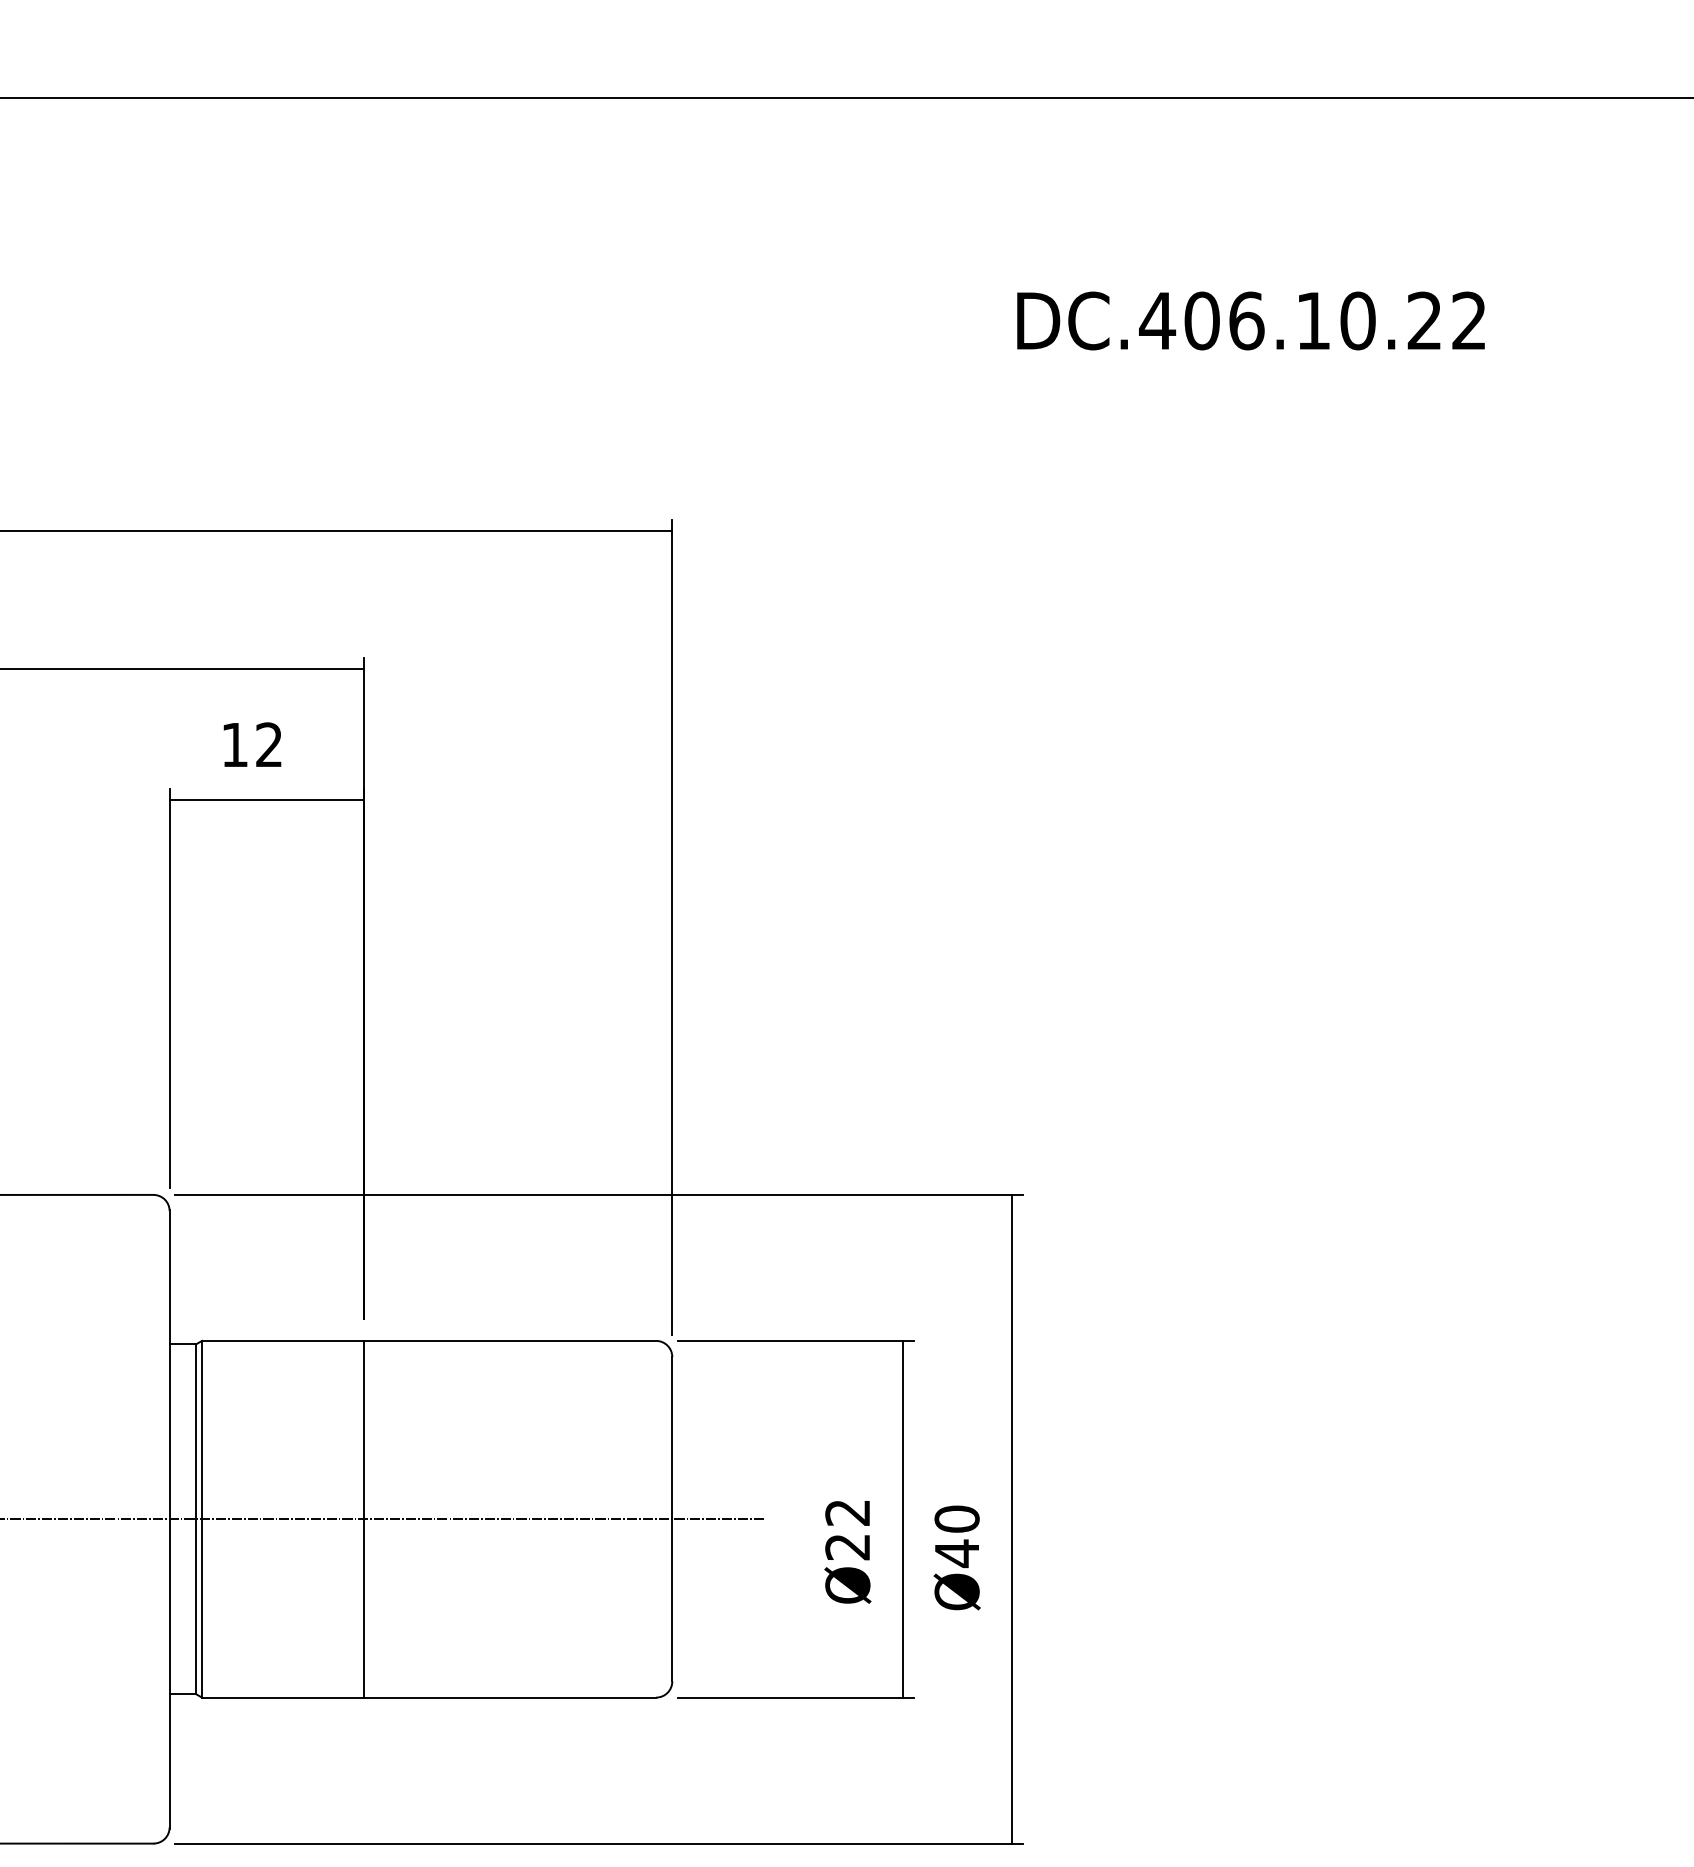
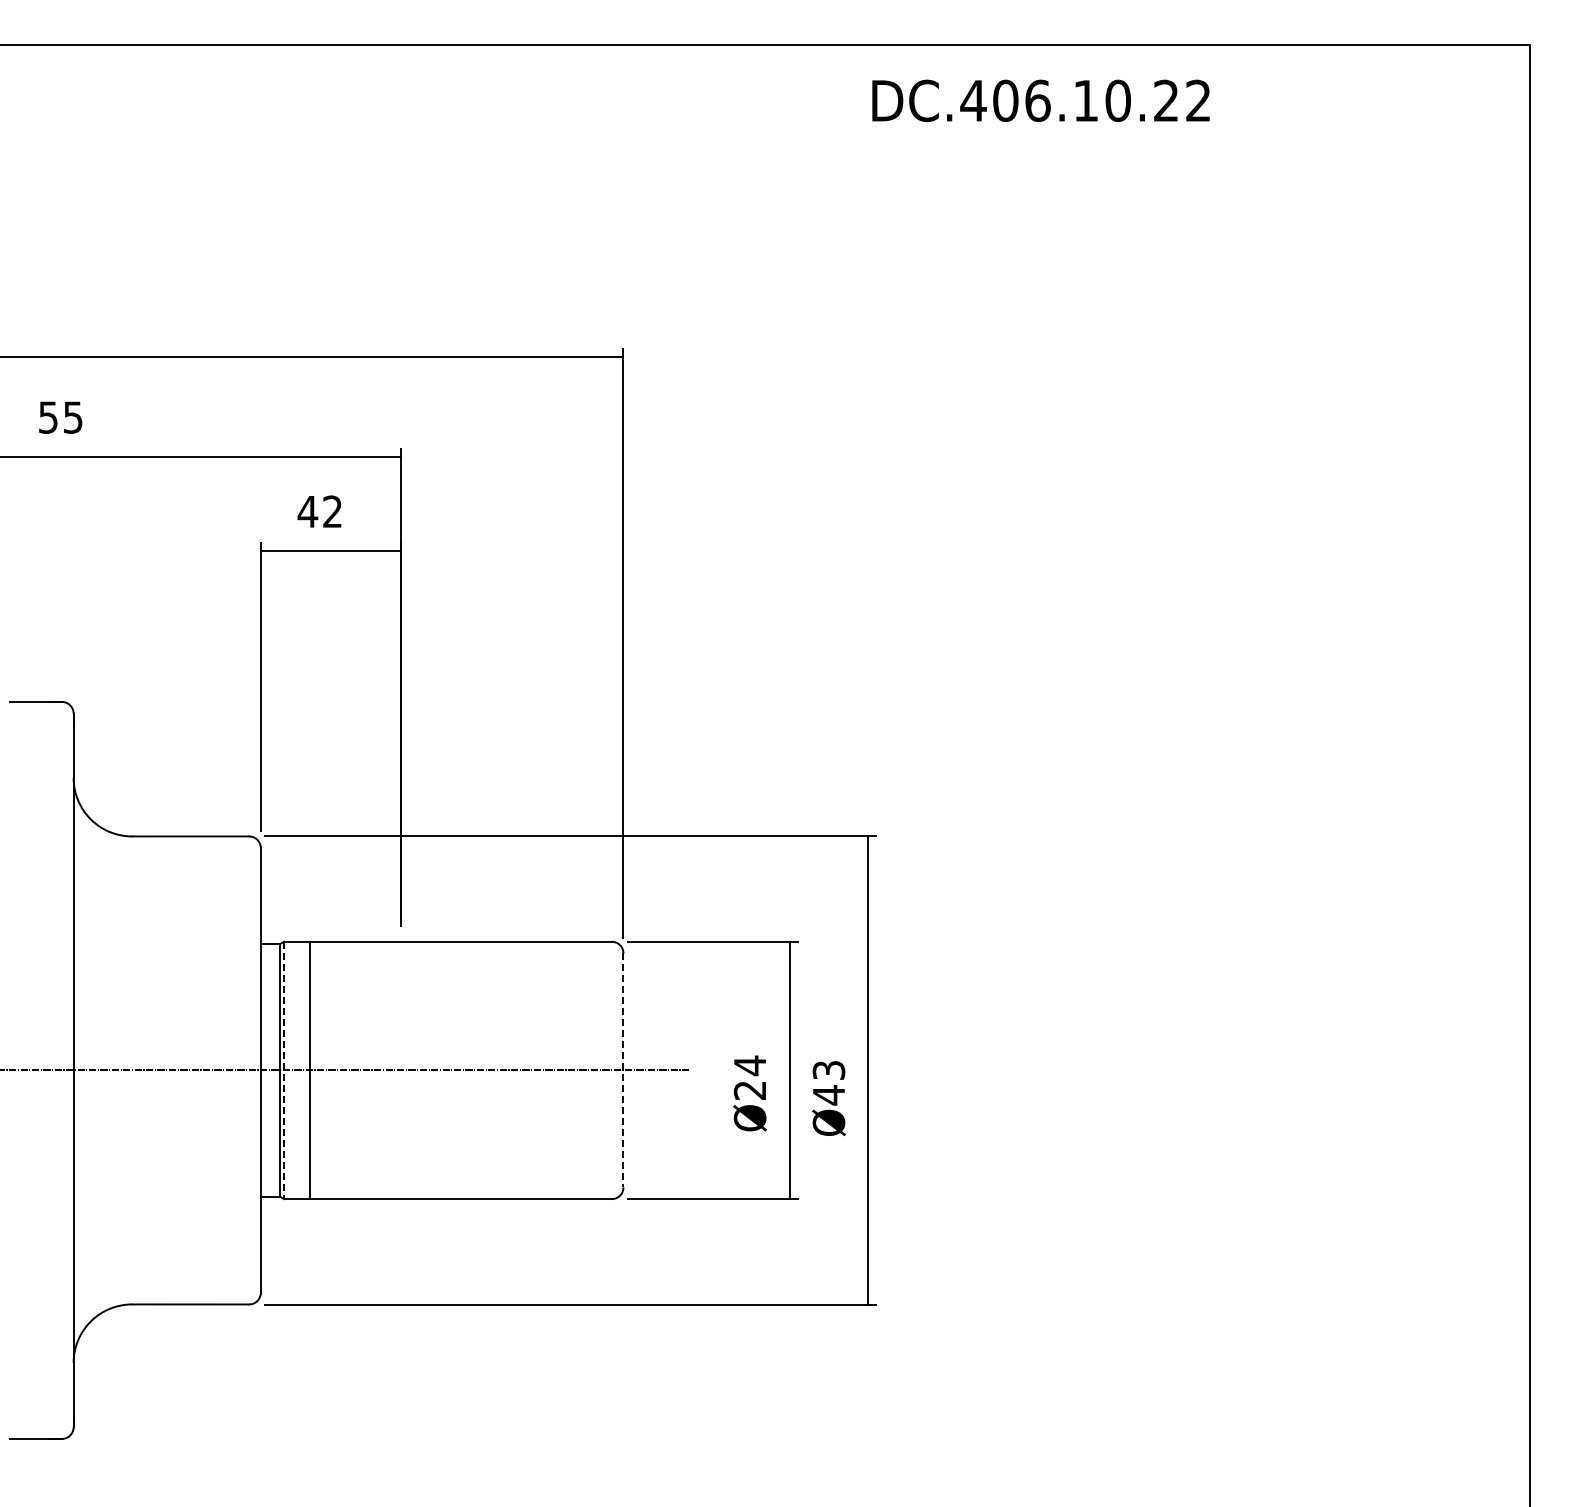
text: (1250, 320) -> (1040, 100), moved
text: (234, 744) -> (307, 511), 12 -> 42
text: (846, 1512) -> (749, 1065), Ø22 -> Ø24
line: (202, 1519) -> (284, 1070), solid -> dashed
line: (364, 1519) -> (310, 1070), moved
line: (672, 1519) -> (623, 1070), solid -> dashed
text: (956, 1519) -> (828, 1070), Ø40 -> Ø43

